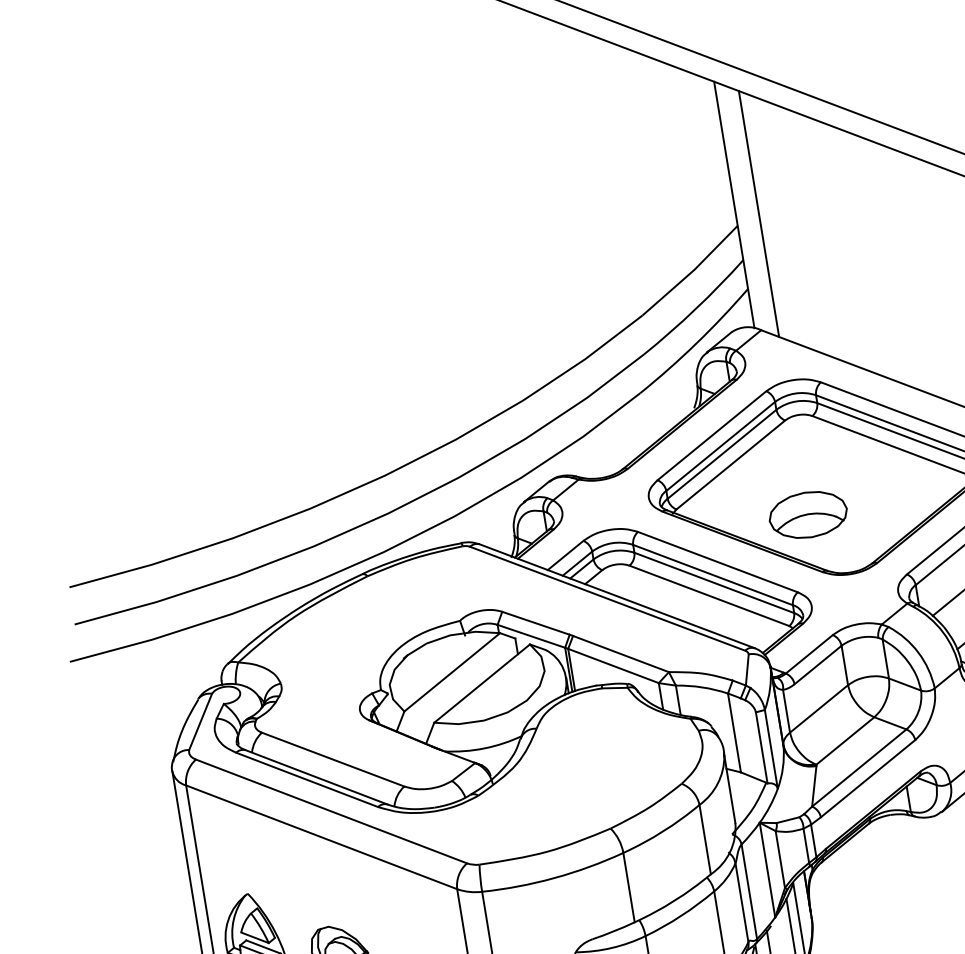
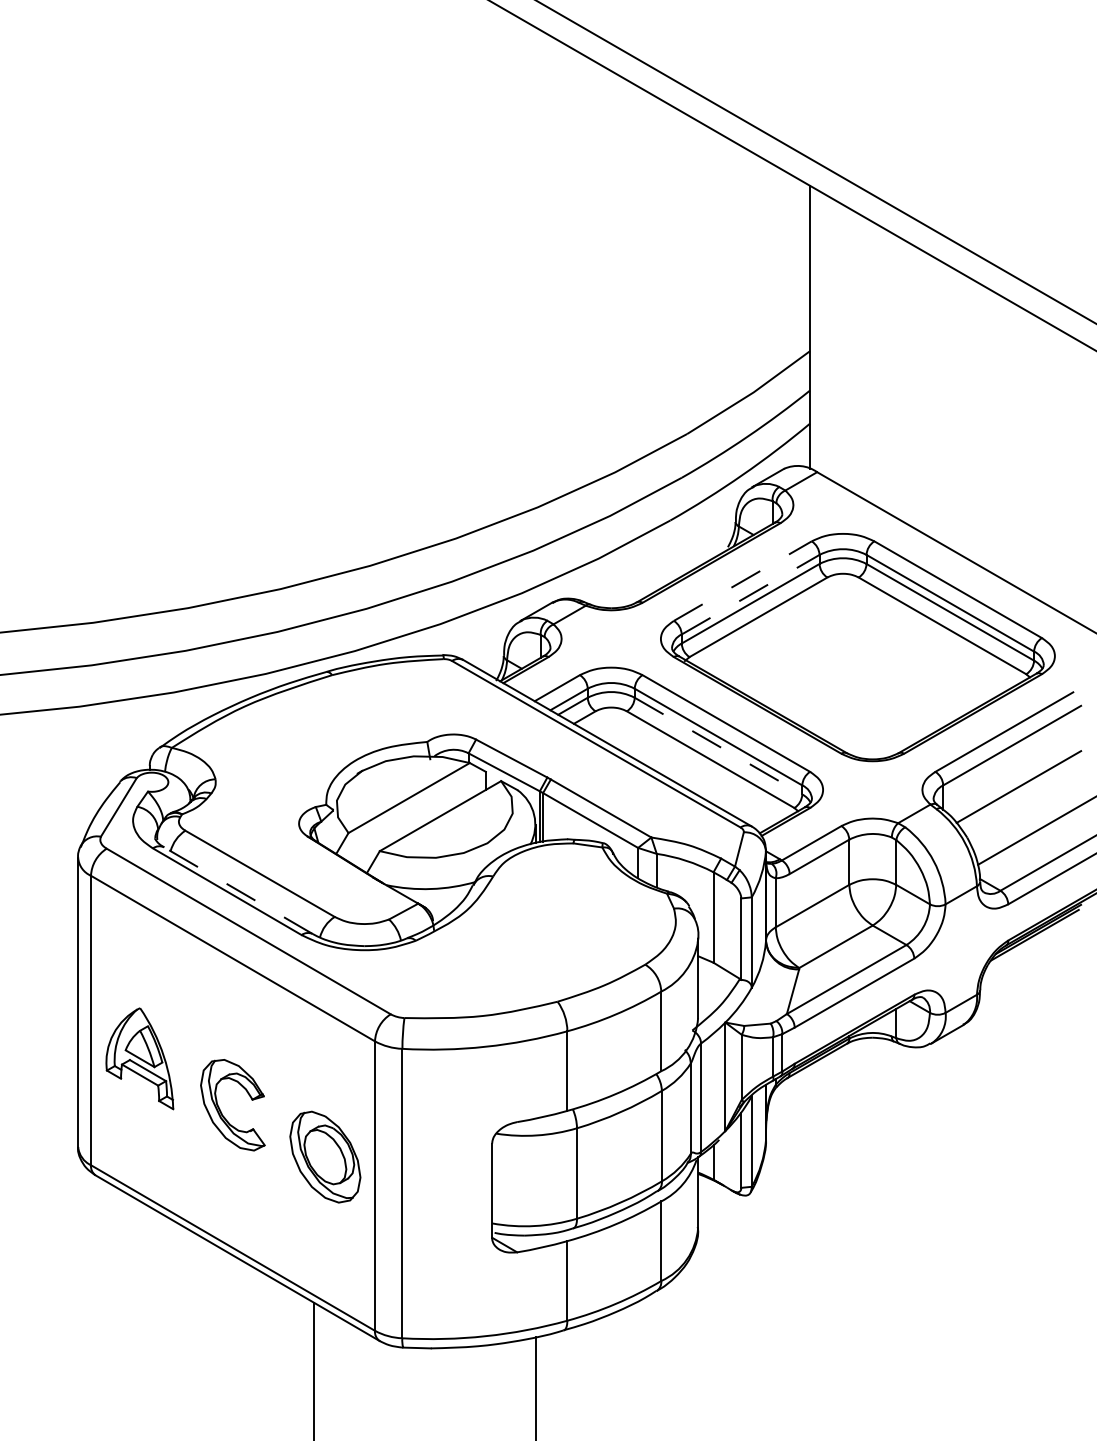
line: (758, 213) -> (835, 341), removed
line: (711, 436) -> (742, 581), solid -> dashed
line: (720, 446) -> (750, 594), solid -> dashed
part: (807, 515) -> (835, 687), removed
line: (714, 583) -> (718, 746), solid -> dashed
line: (316, 777) -> (238, 890), solid -> dashed

